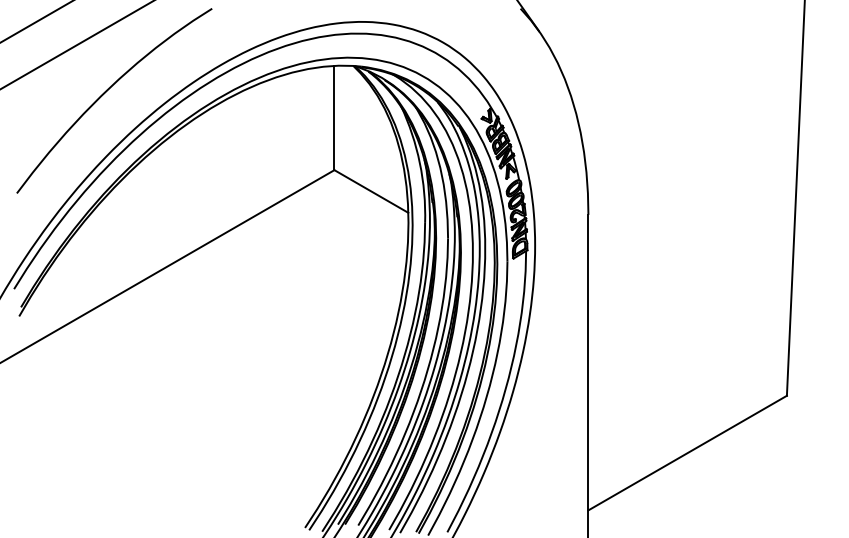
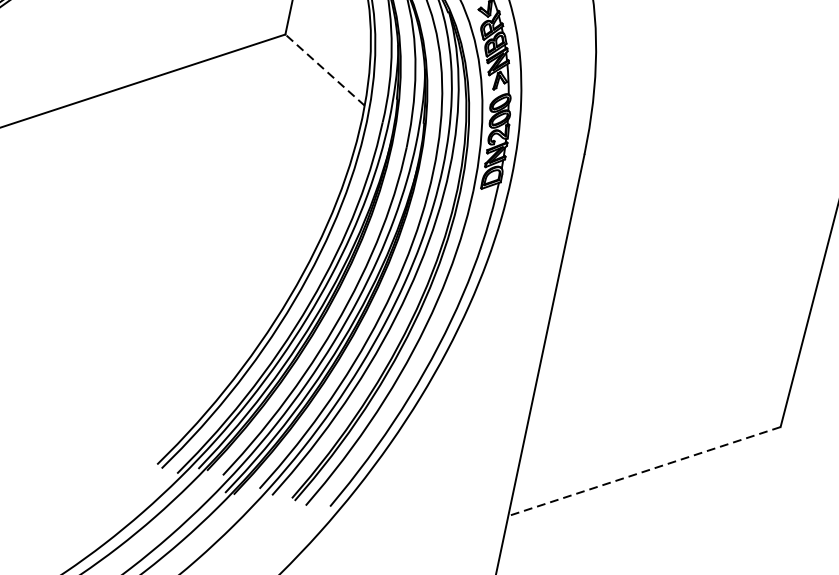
line: (371, 191) -> (325, 70), solid -> dashed
line: (687, 453) -> (644, 472), solid -> dashed

